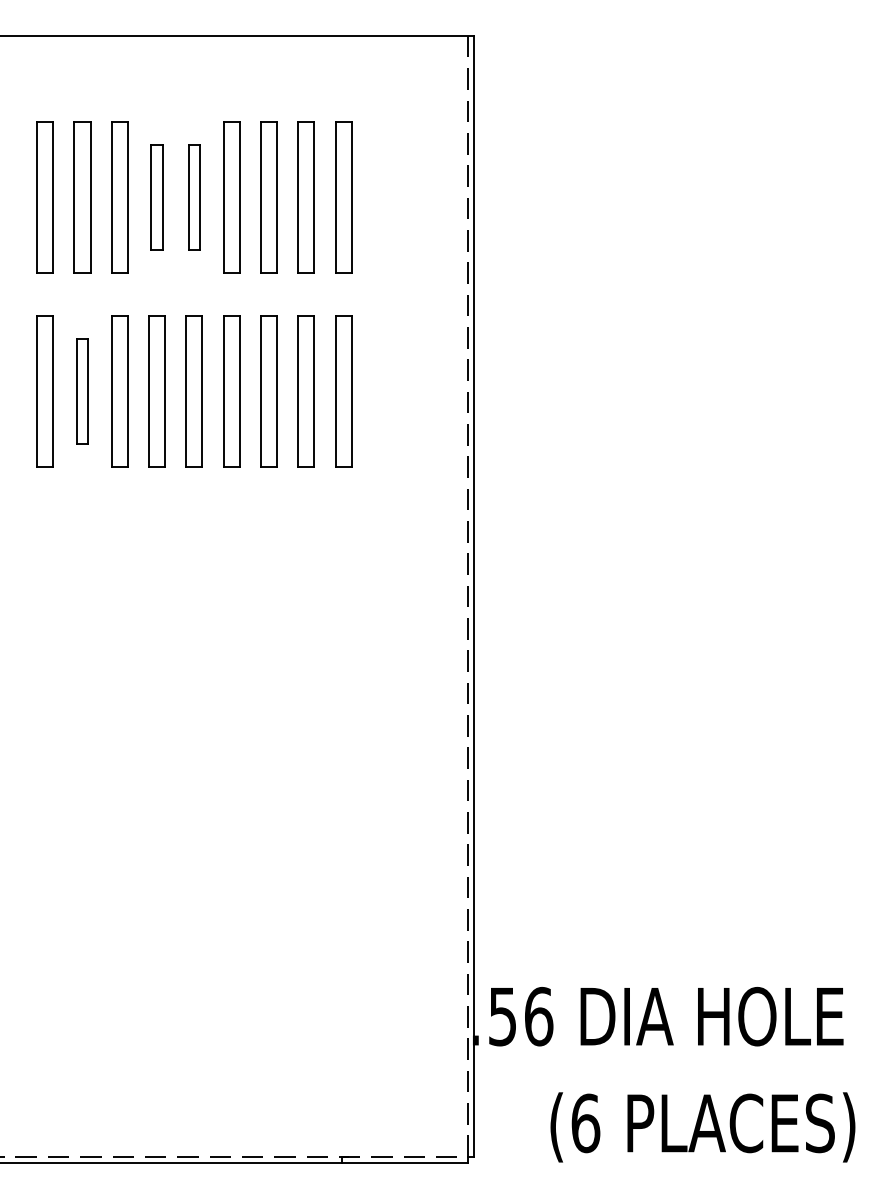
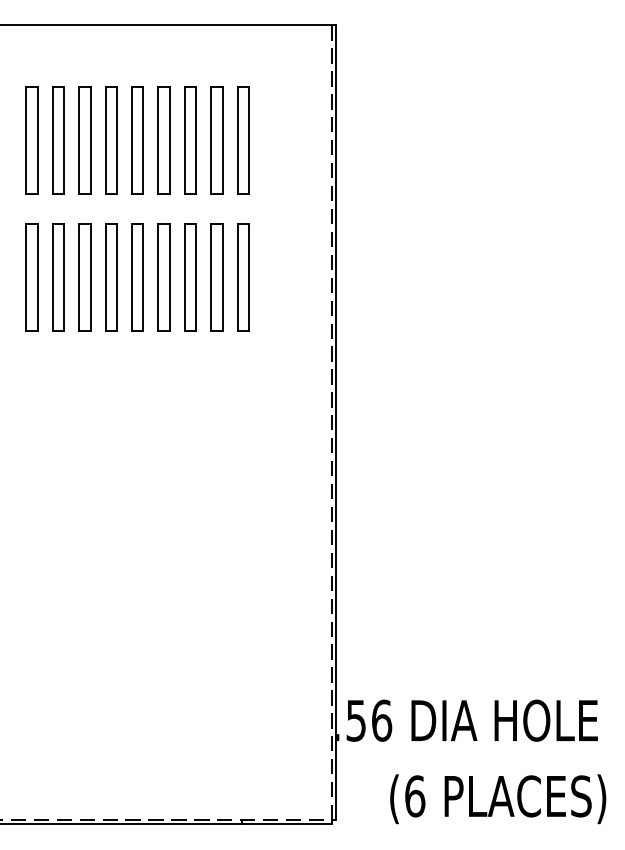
part: (156, 197) -> (110, 140), size x1.43
part: (193, 197) -> (137, 140), size x1.43
part: (82, 391) -> (58, 277), size x1.43

